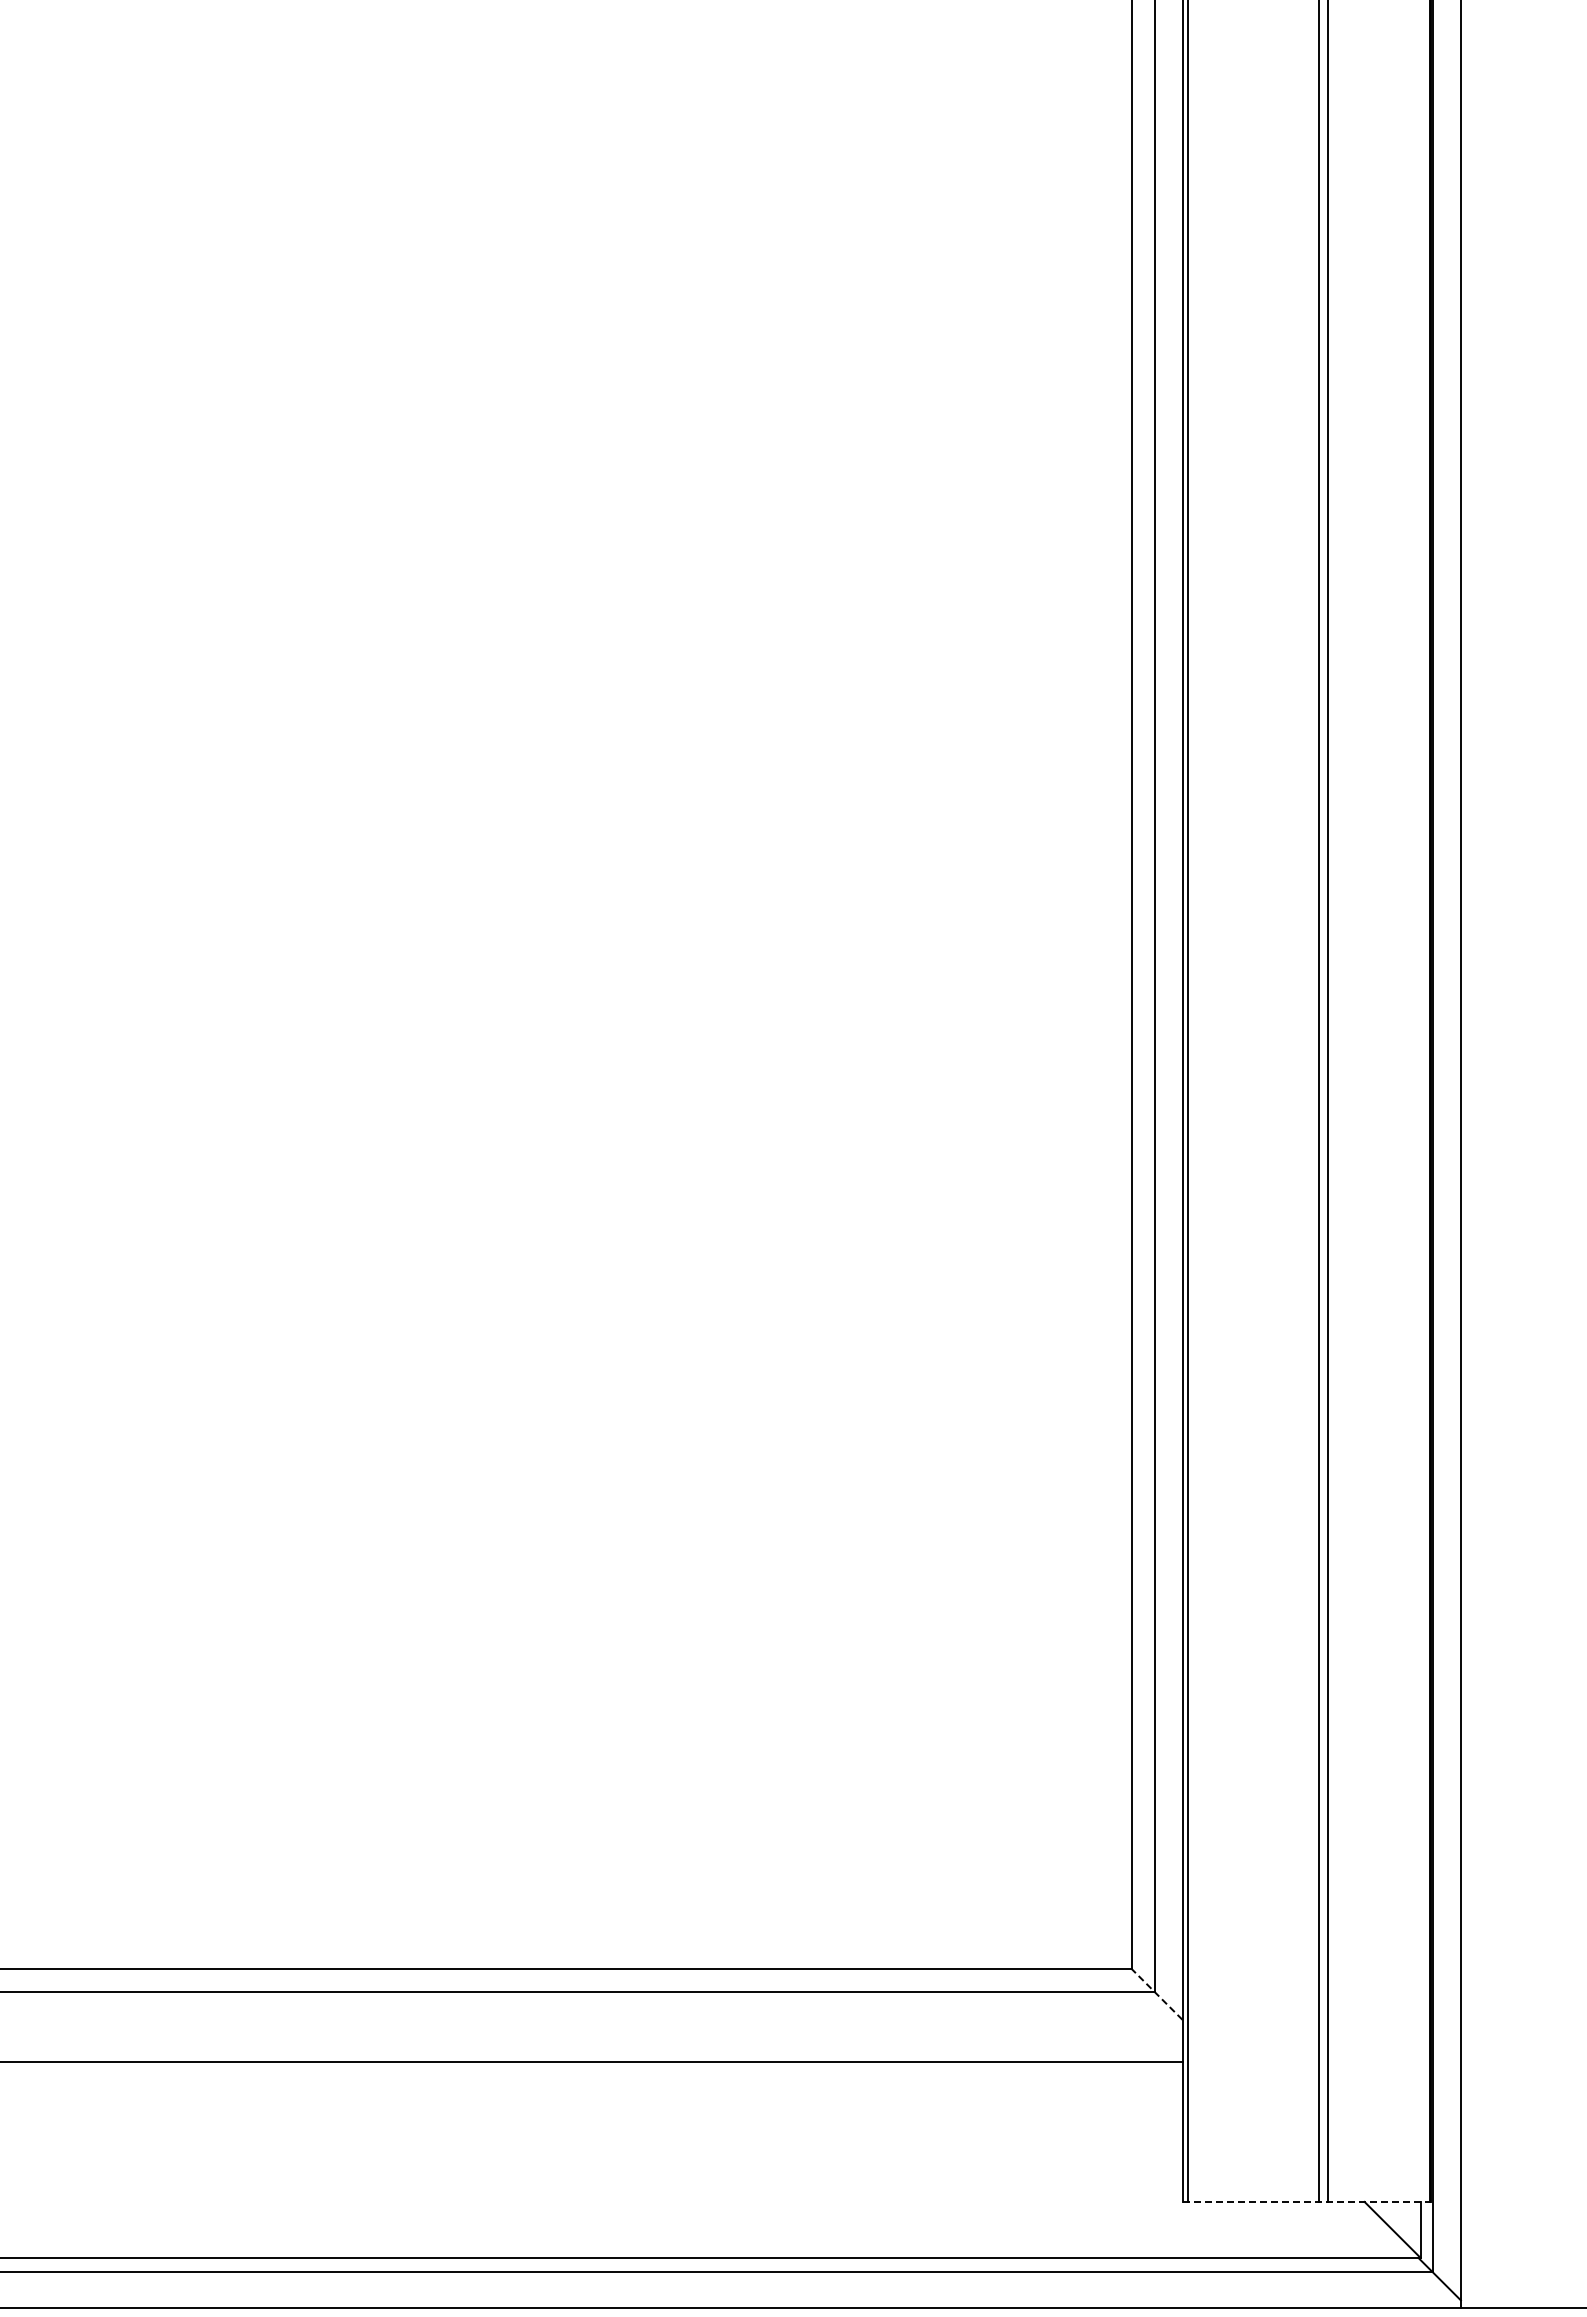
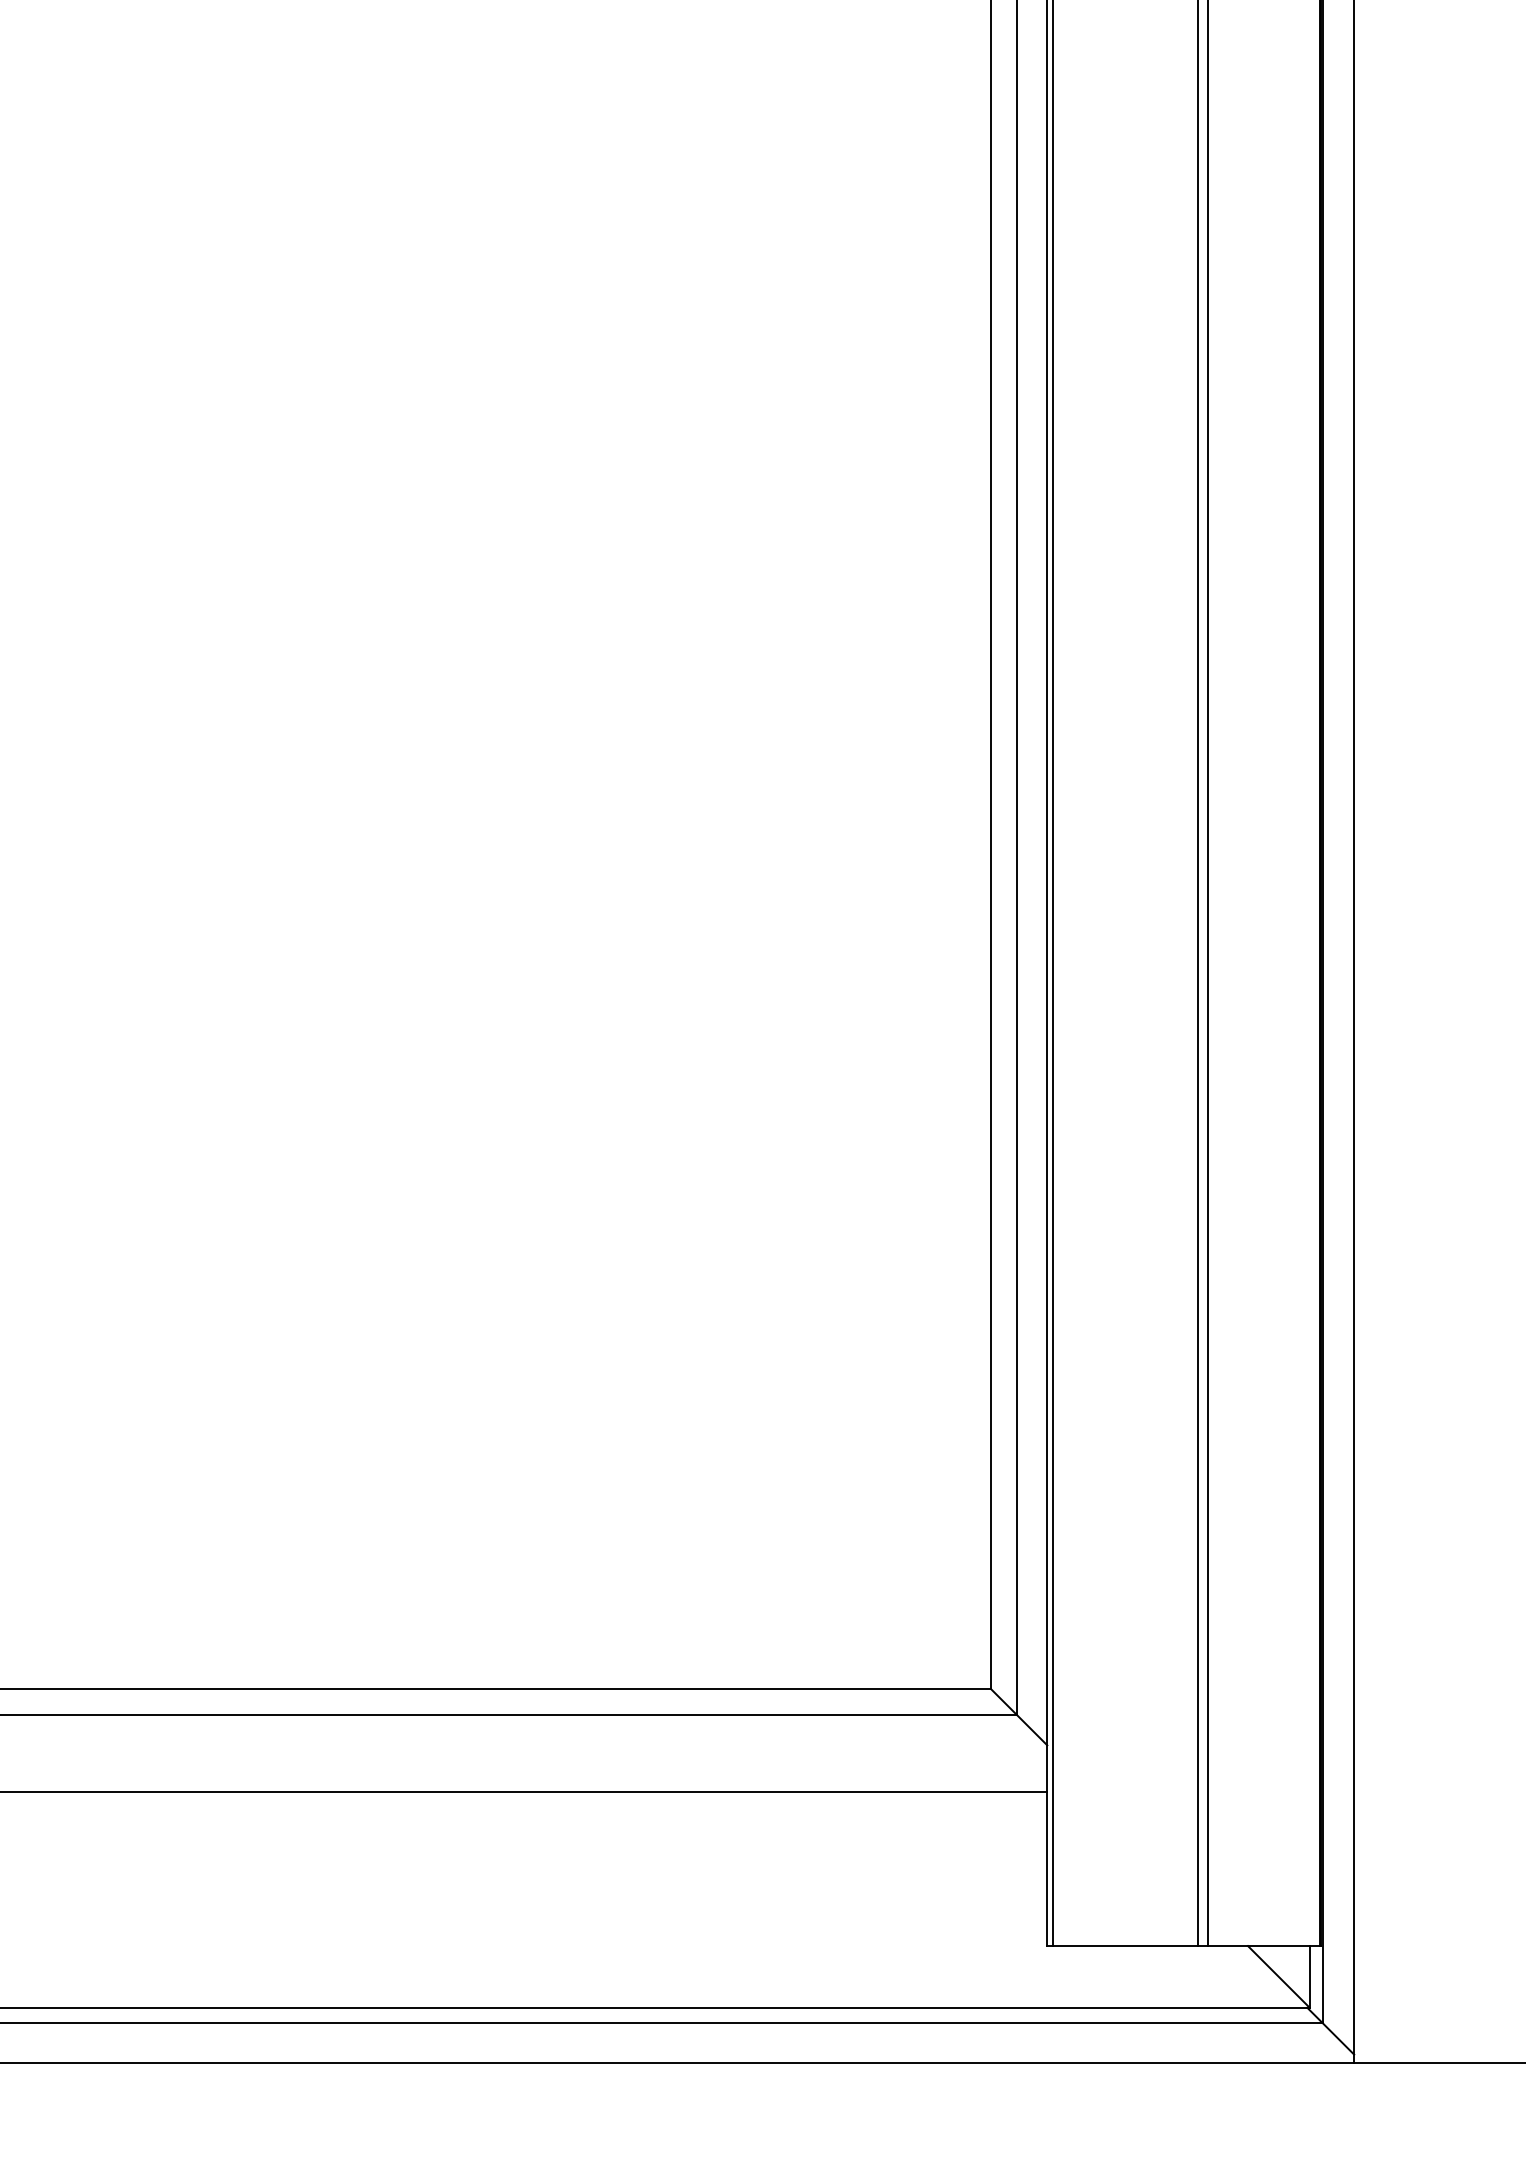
line: (1156, 1994) -> (1018, 1717), dashed -> solid
line: (1307, 2201) -> (1185, 1945), dashed -> solid

